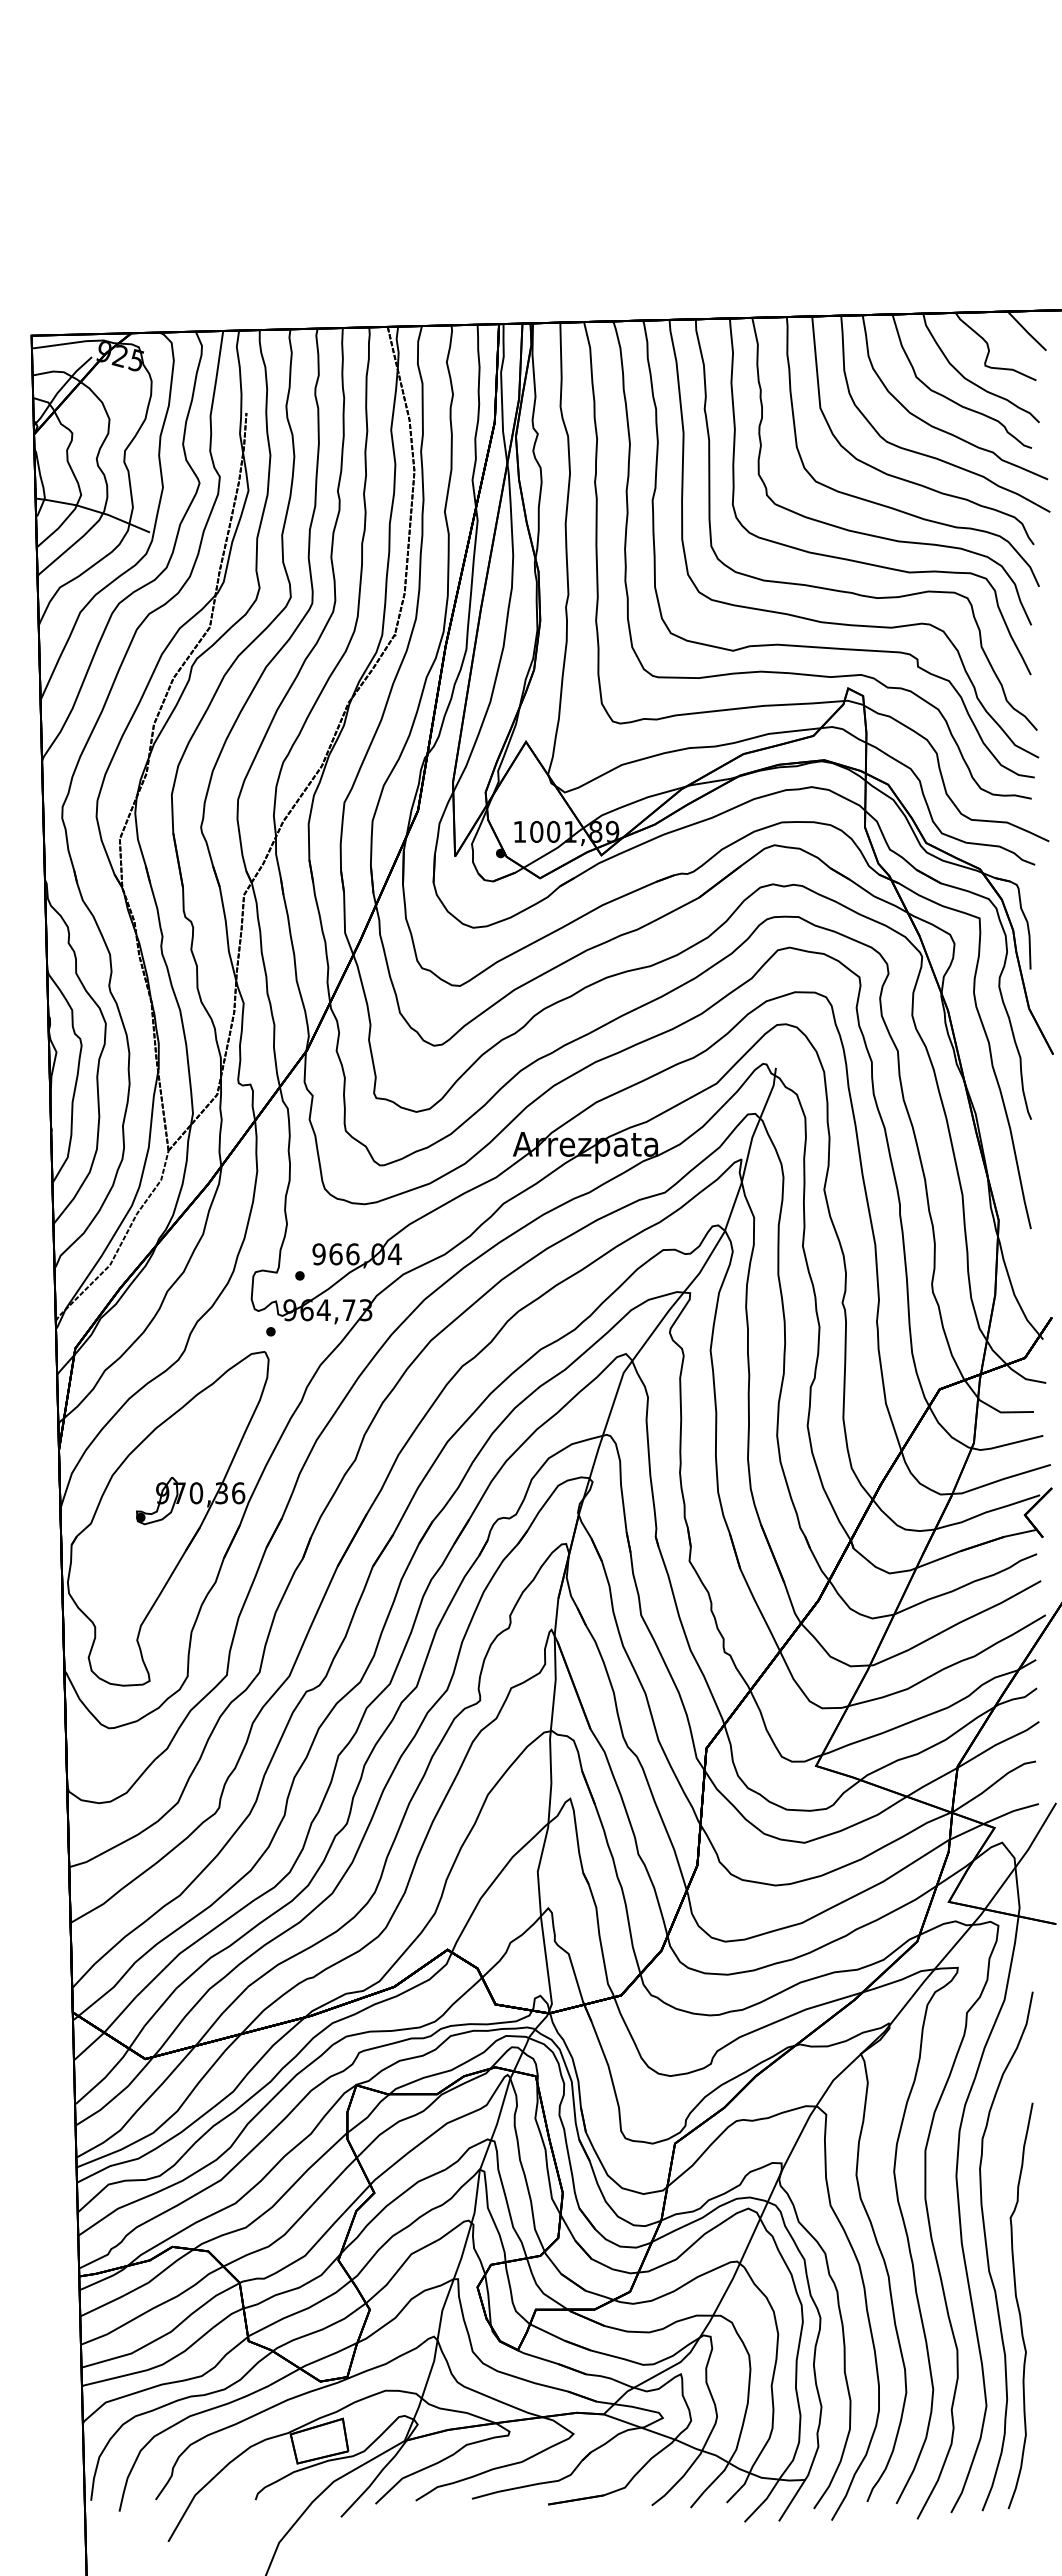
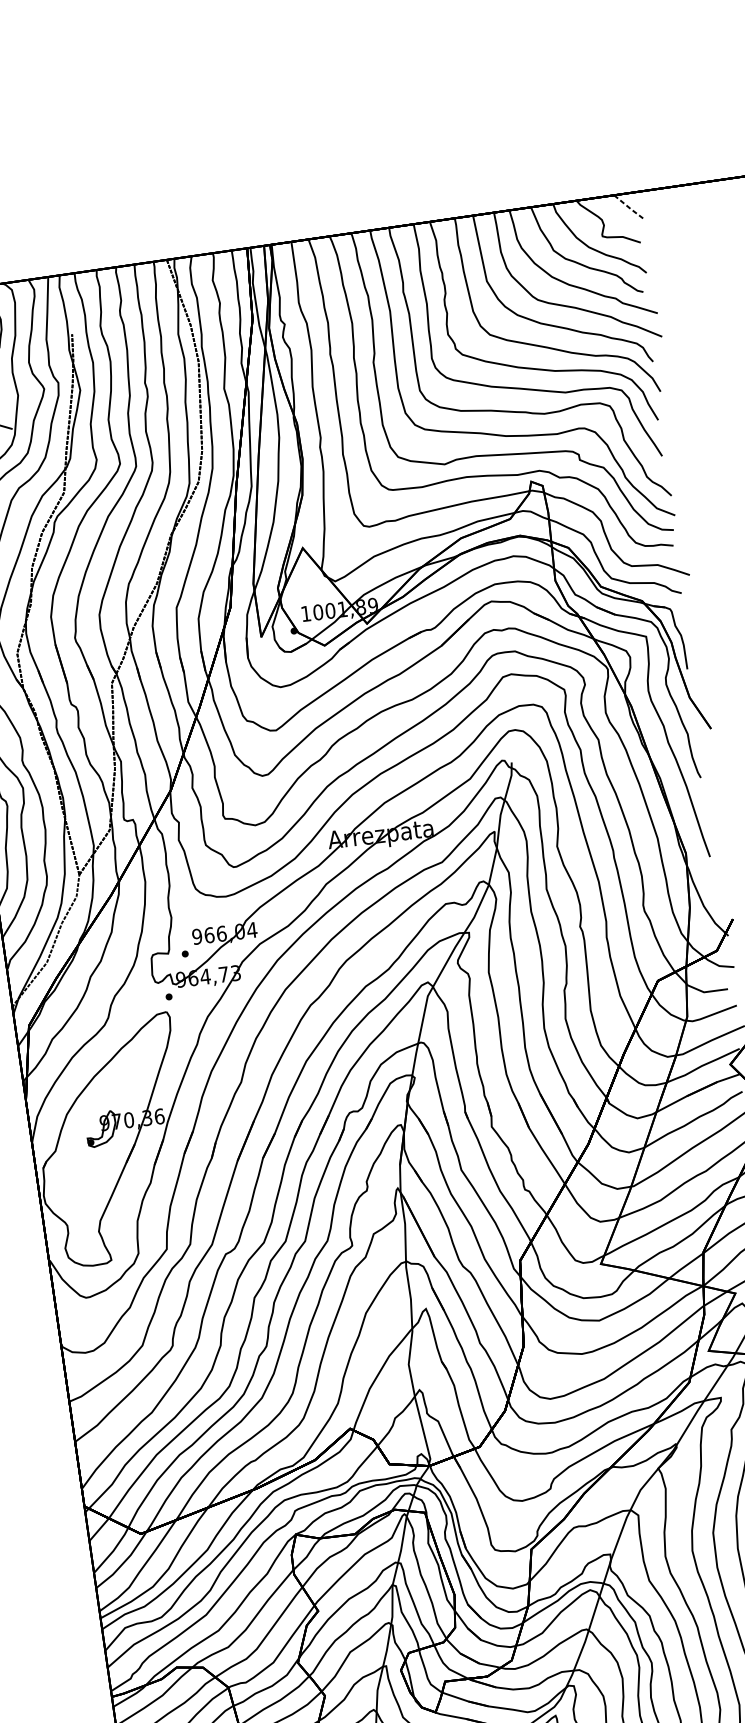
line: (1027, 332) -> (630, 208), solid -> dashed

